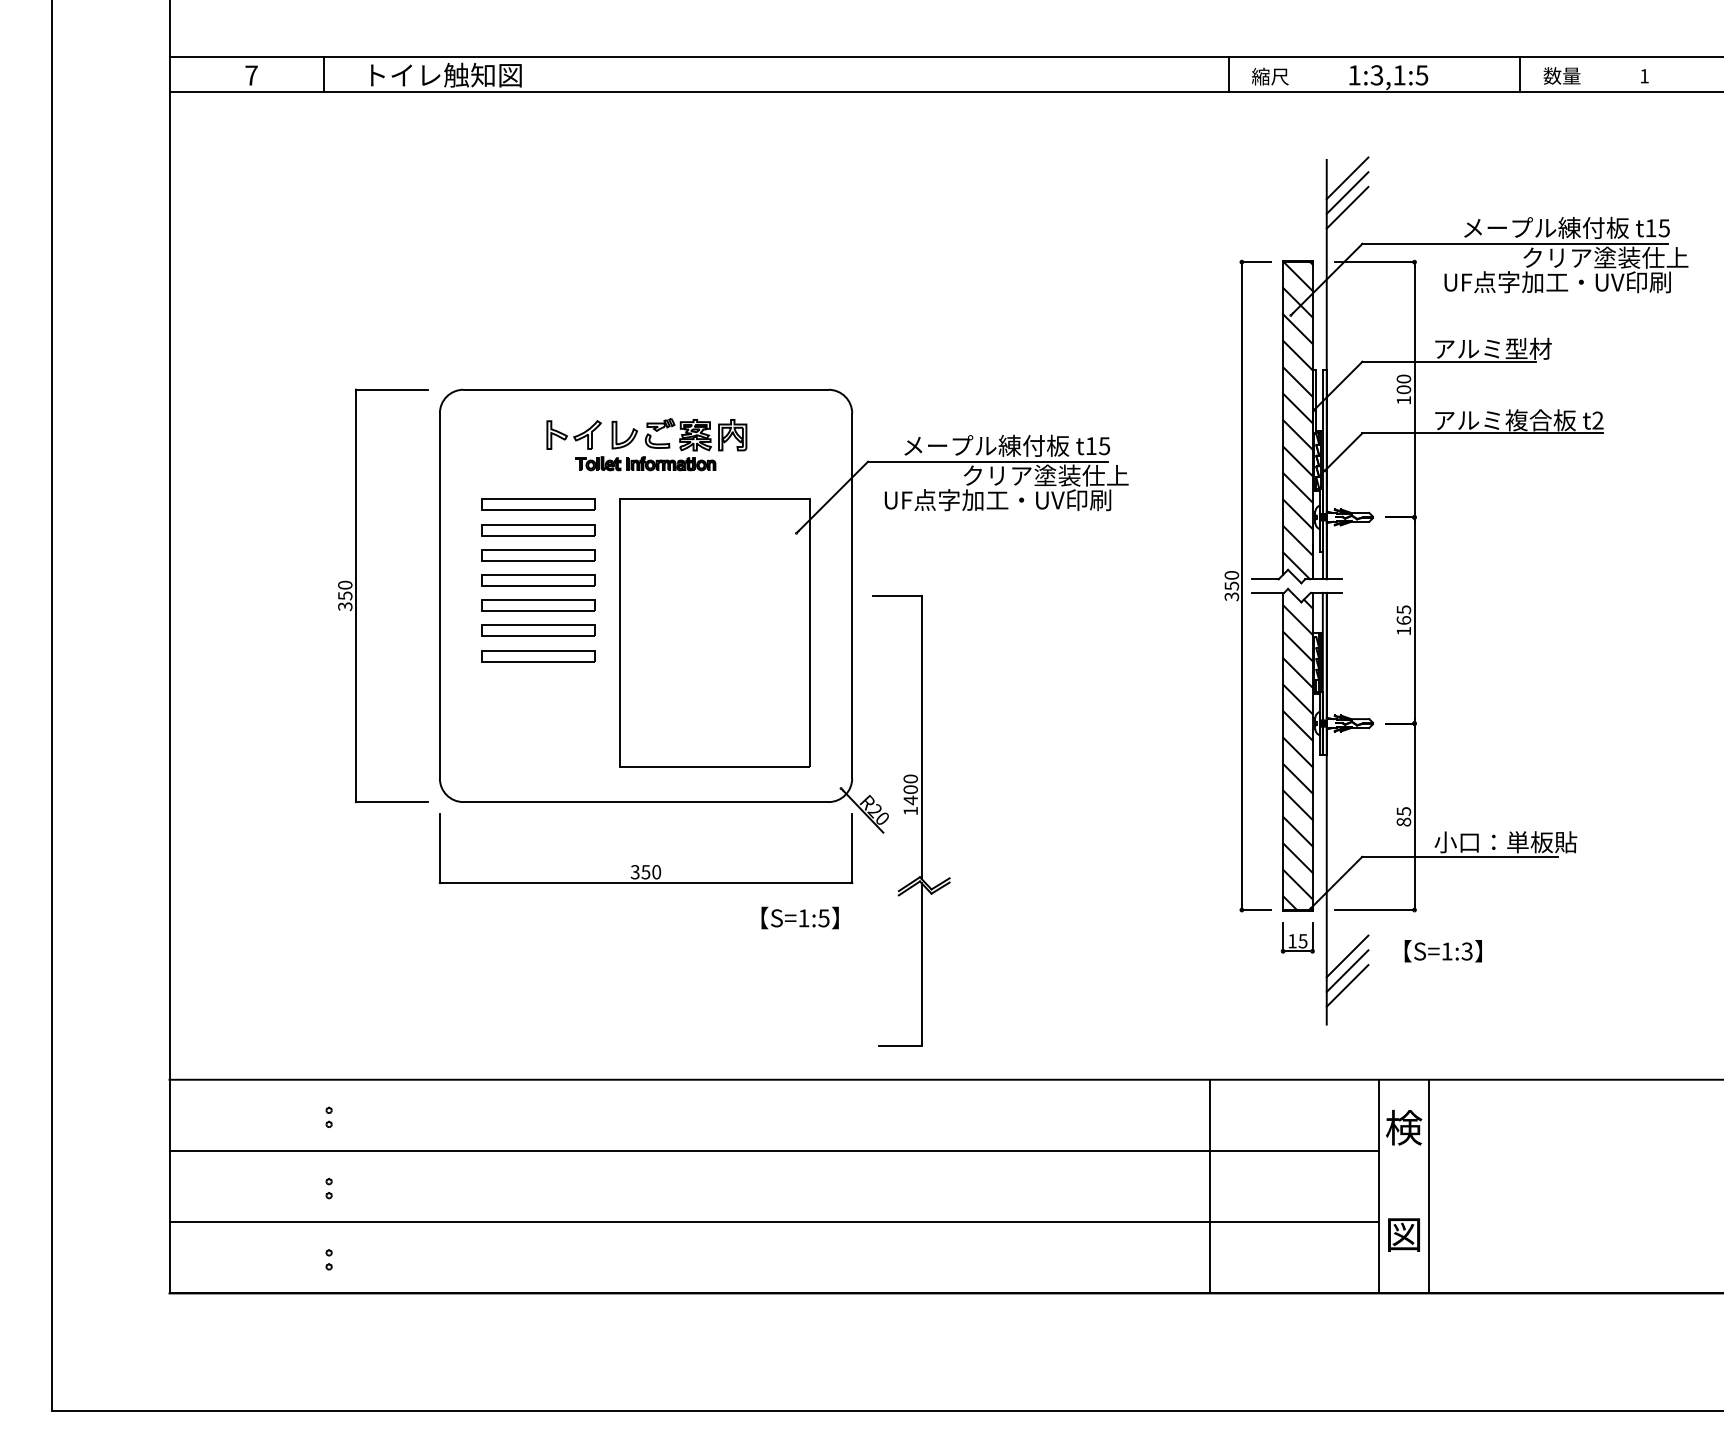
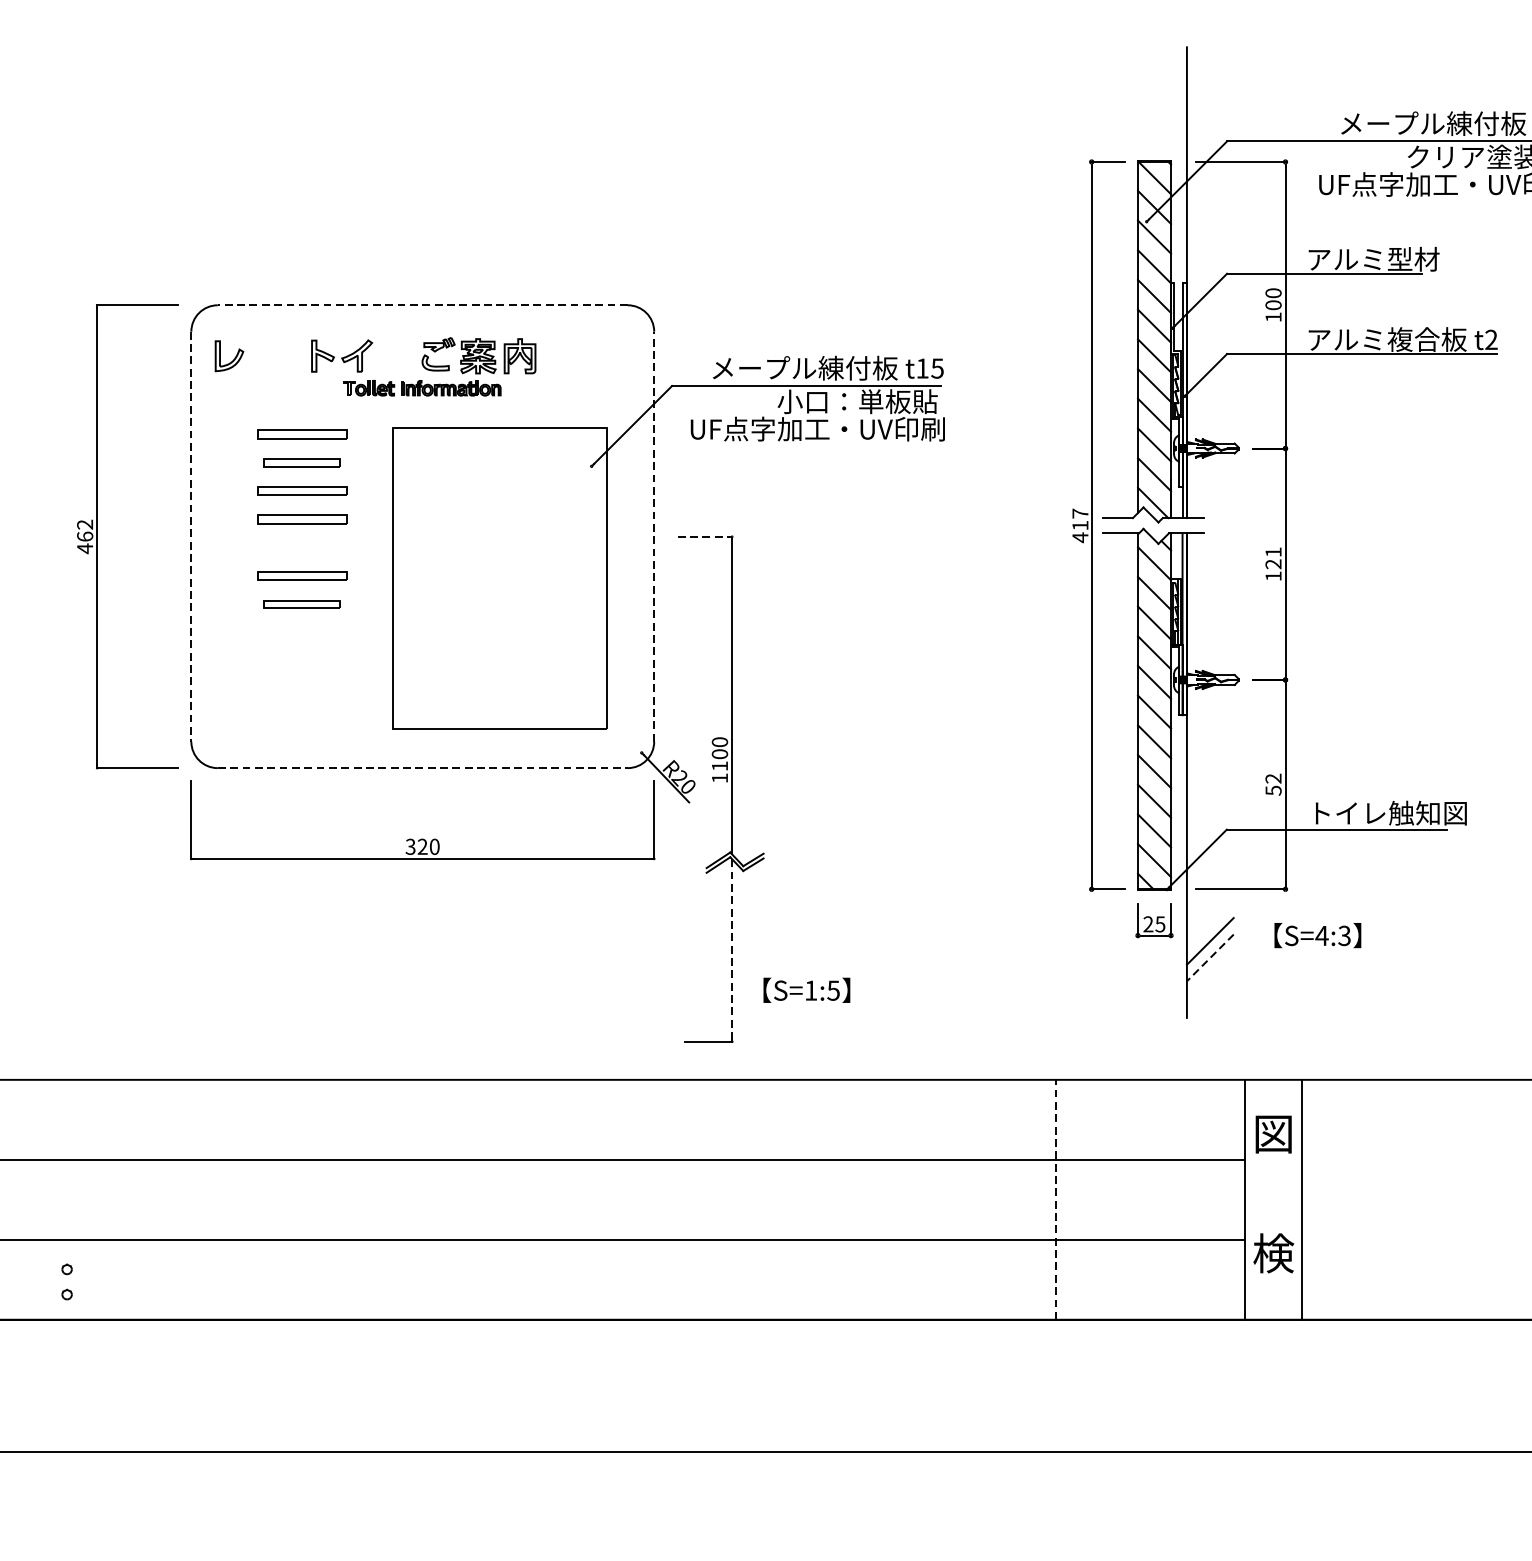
line: (1347, 178) -> (1210, 68), removed
line: (1347, 192) -> (1210, 83), removed
line: (1347, 207) -> (1210, 100), removed
line: (646, 389) -> (423, 304), solid -> dashed
part: (624, 435) -> (229, 356), moved
text: (1045, 475) -> (871, 401), クリア塗装仕上 -> 小口：単板貼
part: (538, 504) -> (302, 434), size x0.7
part: (538, 530) -> (302, 463), size x0.6
part: (538, 555) -> (302, 491), size x0.7
part: (538, 580) -> (302, 519), size x0.7
text: (1231, 586) -> (1080, 526), 350 -> 417
text: (345, 595) -> (85, 536), 350 -> 462
line: (439, 595) -> (190, 536), solid -> dashed
line: (852, 595) -> (654, 536), solid -> dashed
line: (897, 595) -> (705, 536), solid -> dashed
part: (538, 605) -> (302, 547), removed
text: (1403, 614) -> (1273, 557), 165 -> 121
part: (538, 630) -> (302, 575), size x0.7
part: (538, 656) -> (302, 604), size x0.6
text: (910, 800) -> (719, 766), 1400 -> 1100
line: (646, 802) -> (423, 768), solid -> dashed
text: (1403, 816) -> (1273, 784), 85 -> 52
text: (1505, 842) -> (1387, 813), 小口：単板貼 -> トイレ触知図
text: (645, 872) -> (422, 847), 350 -> 320
text: (799, 917) -> (806, 989), moved
text: (1292, 941) -> (1148, 924), 15 -> 25
text: (1447, 951) -> (1322, 935), S=1:3 -> S=4:3
line: (921, 963) -> (732, 949), solid -> dashed
line: (1347, 971) -> (1210, 958), solid -> dashed
line: (1347, 985) -> (1210, 974), removed
part: (328, 1116) -> (66, 1121), removed
text: (1404, 1127) -> (1274, 1133), 検 -> 図
line: (1210, 1186) -> (1056, 1199), solid -> dashed
part: (328, 1188) -> (66, 1201), removed
text: (1404, 1234) -> (1274, 1253), 図 -> 検
part: (328, 1259) -> (66, 1281), size x1.6

